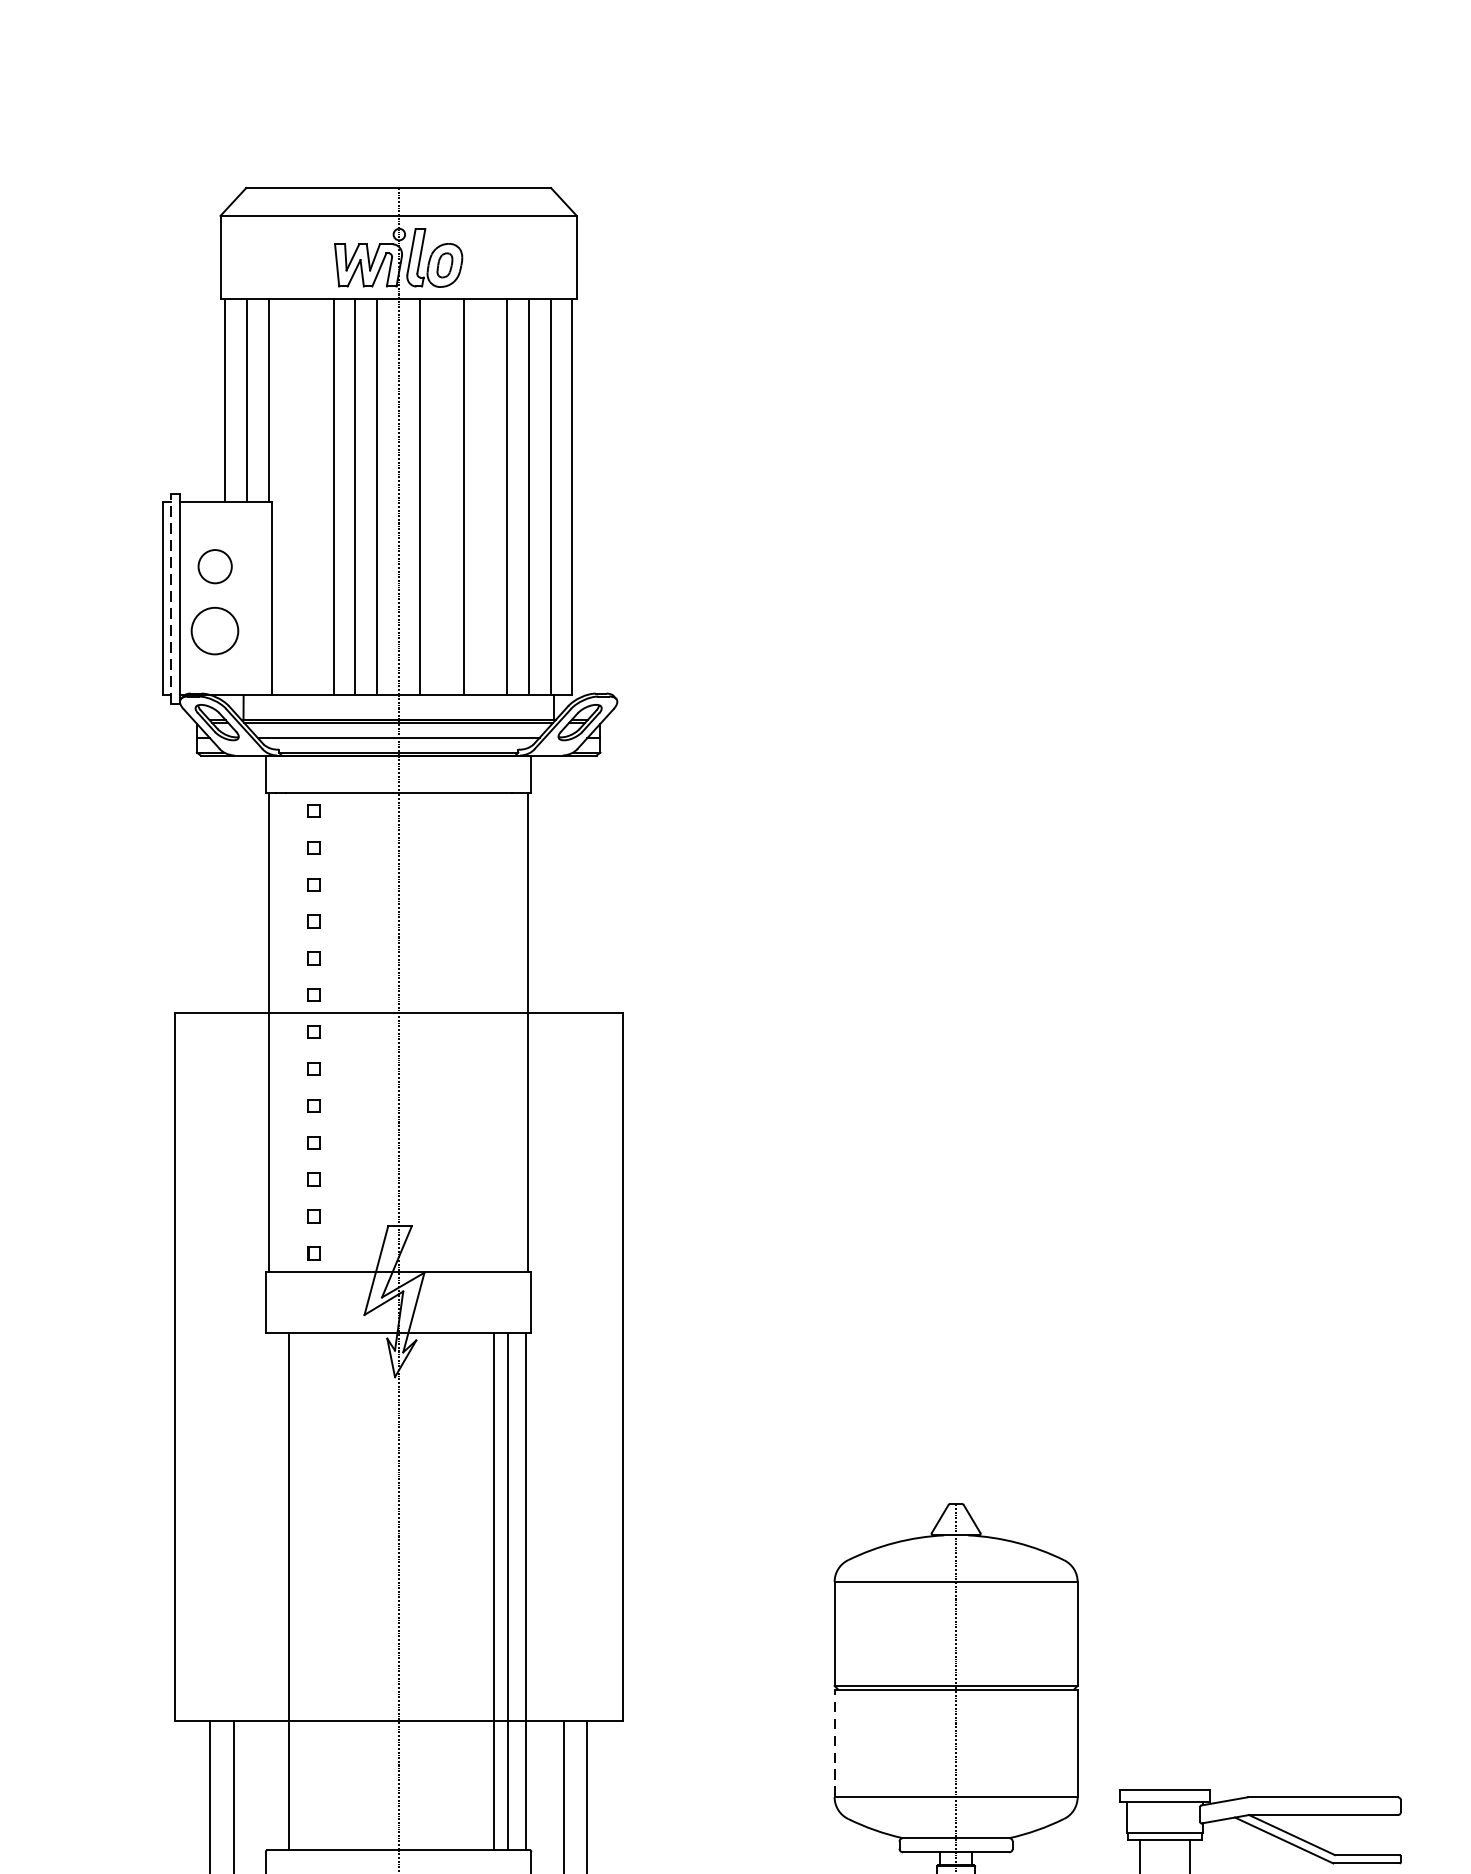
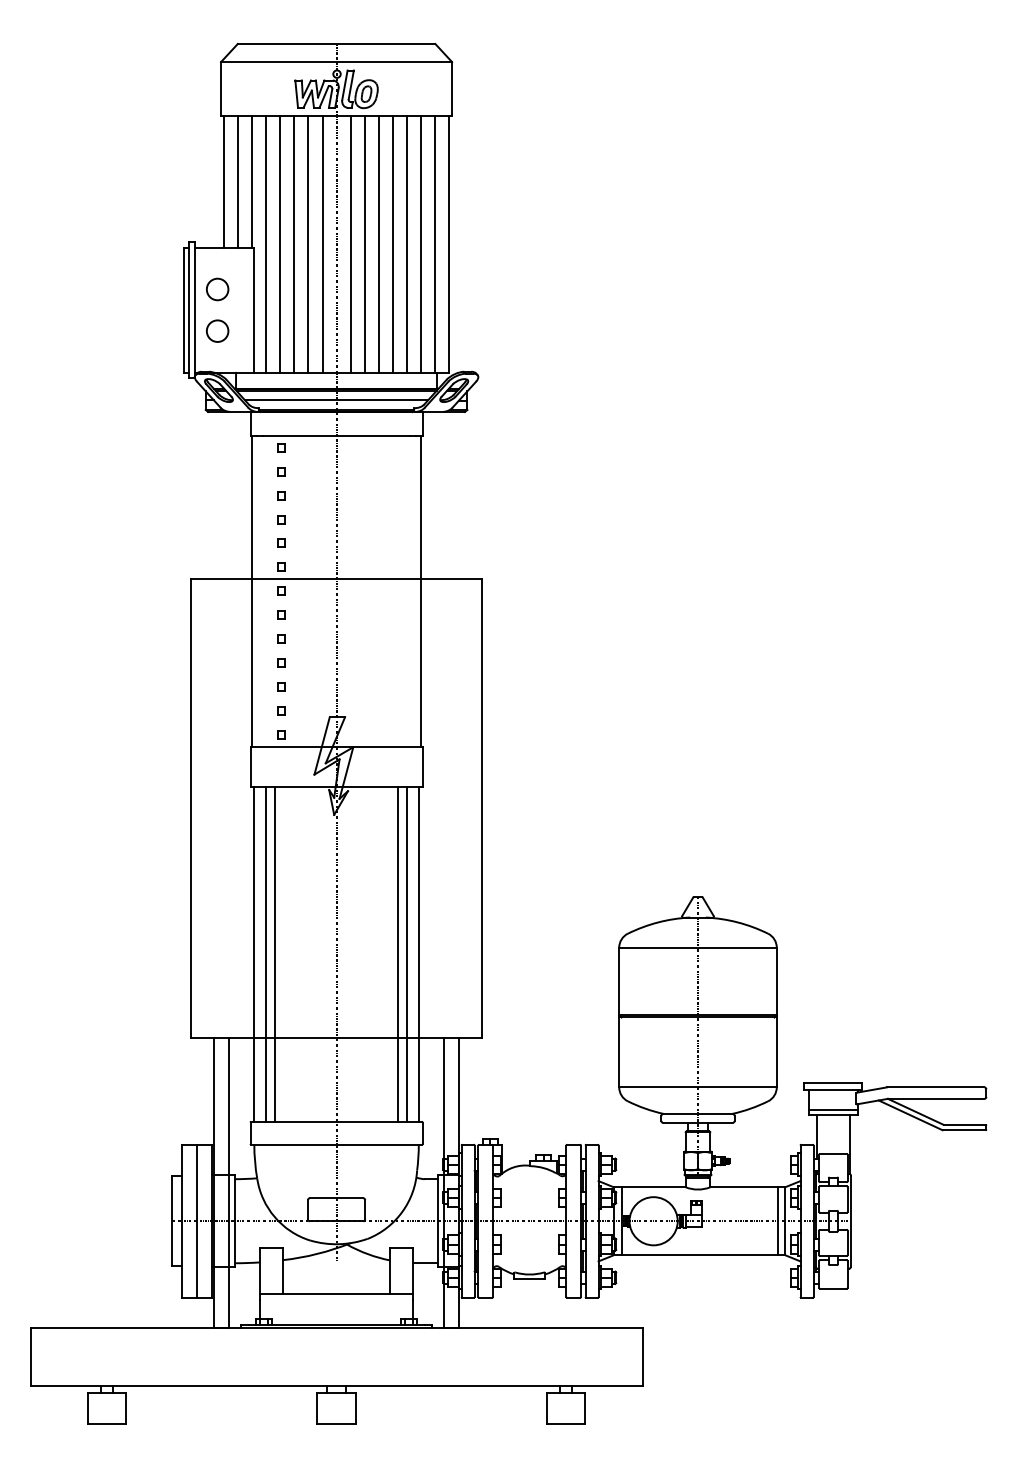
line: (290, 497) -> (266, 244), added
line: (312, 497) -> (280, 244), added
line: (441, 497) -> (364, 244), added
line: (484, 497) -> (392, 244), added
line: (171, 599) -> (189, 310), dashed -> solid
circle: (215, 629) -> (217, 330), size x0.71
line: (272, 1590) -> (254, 953), added
line: (302, 1590) -> (274, 953), added
line: (835, 1743) -> (619, 1052), dashed -> solid

